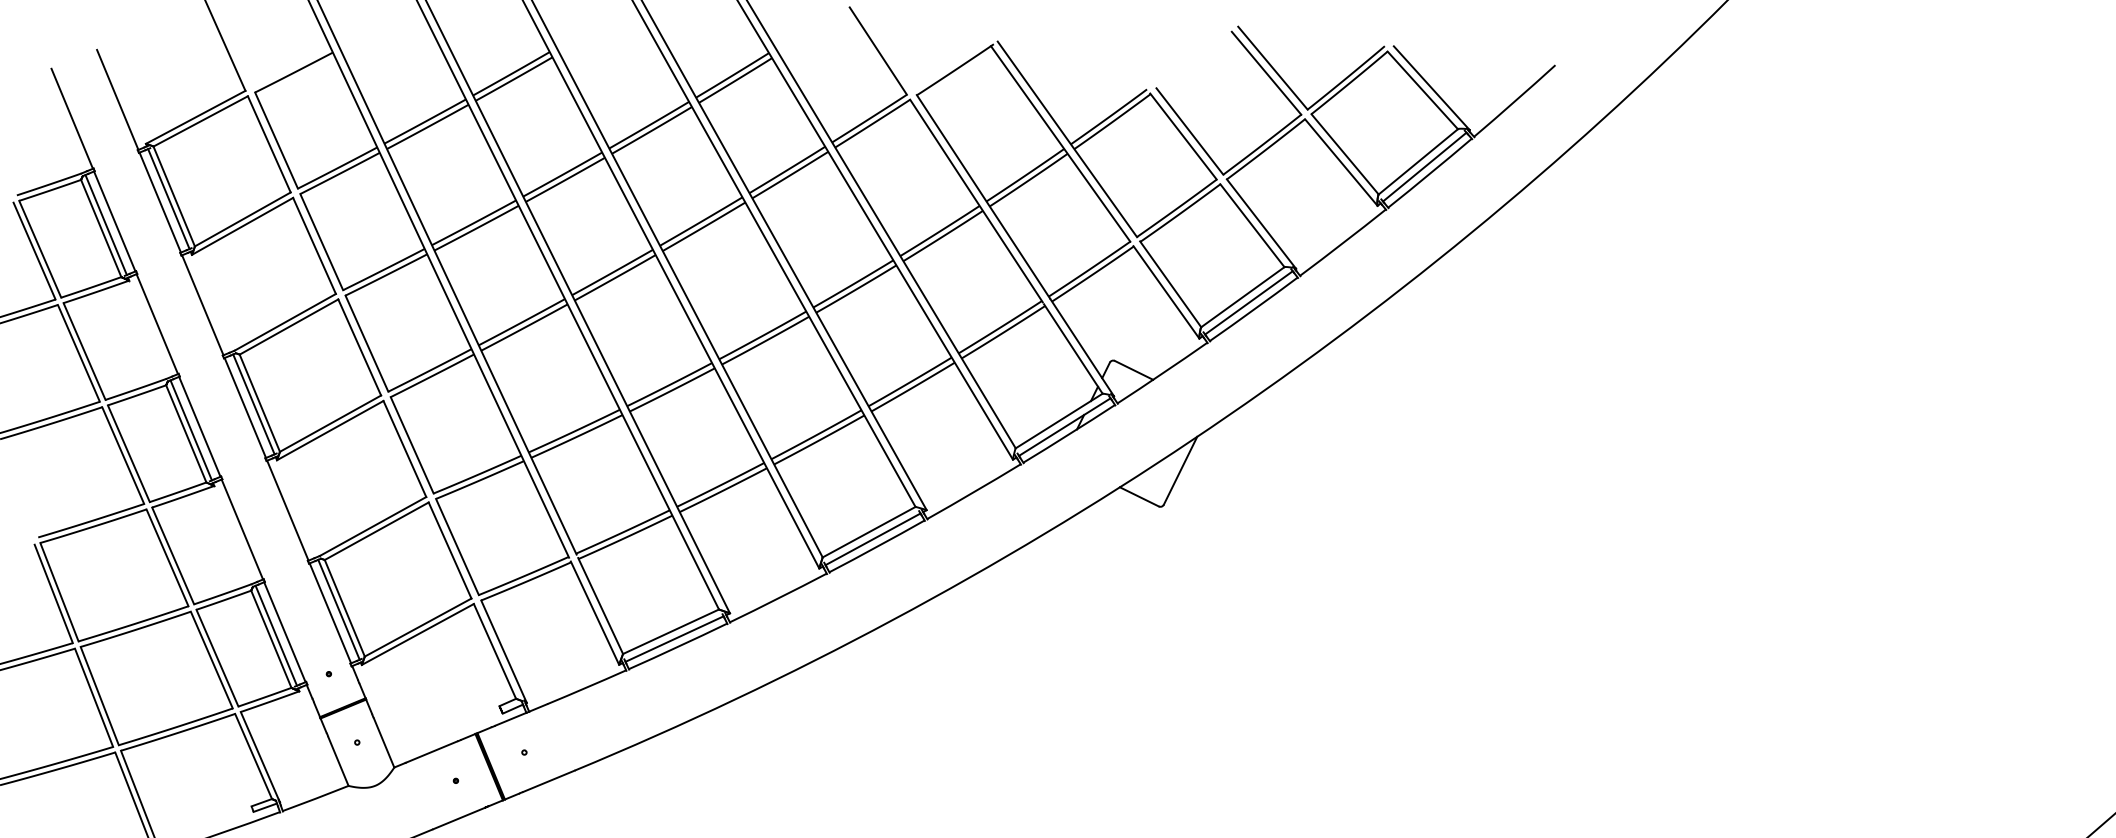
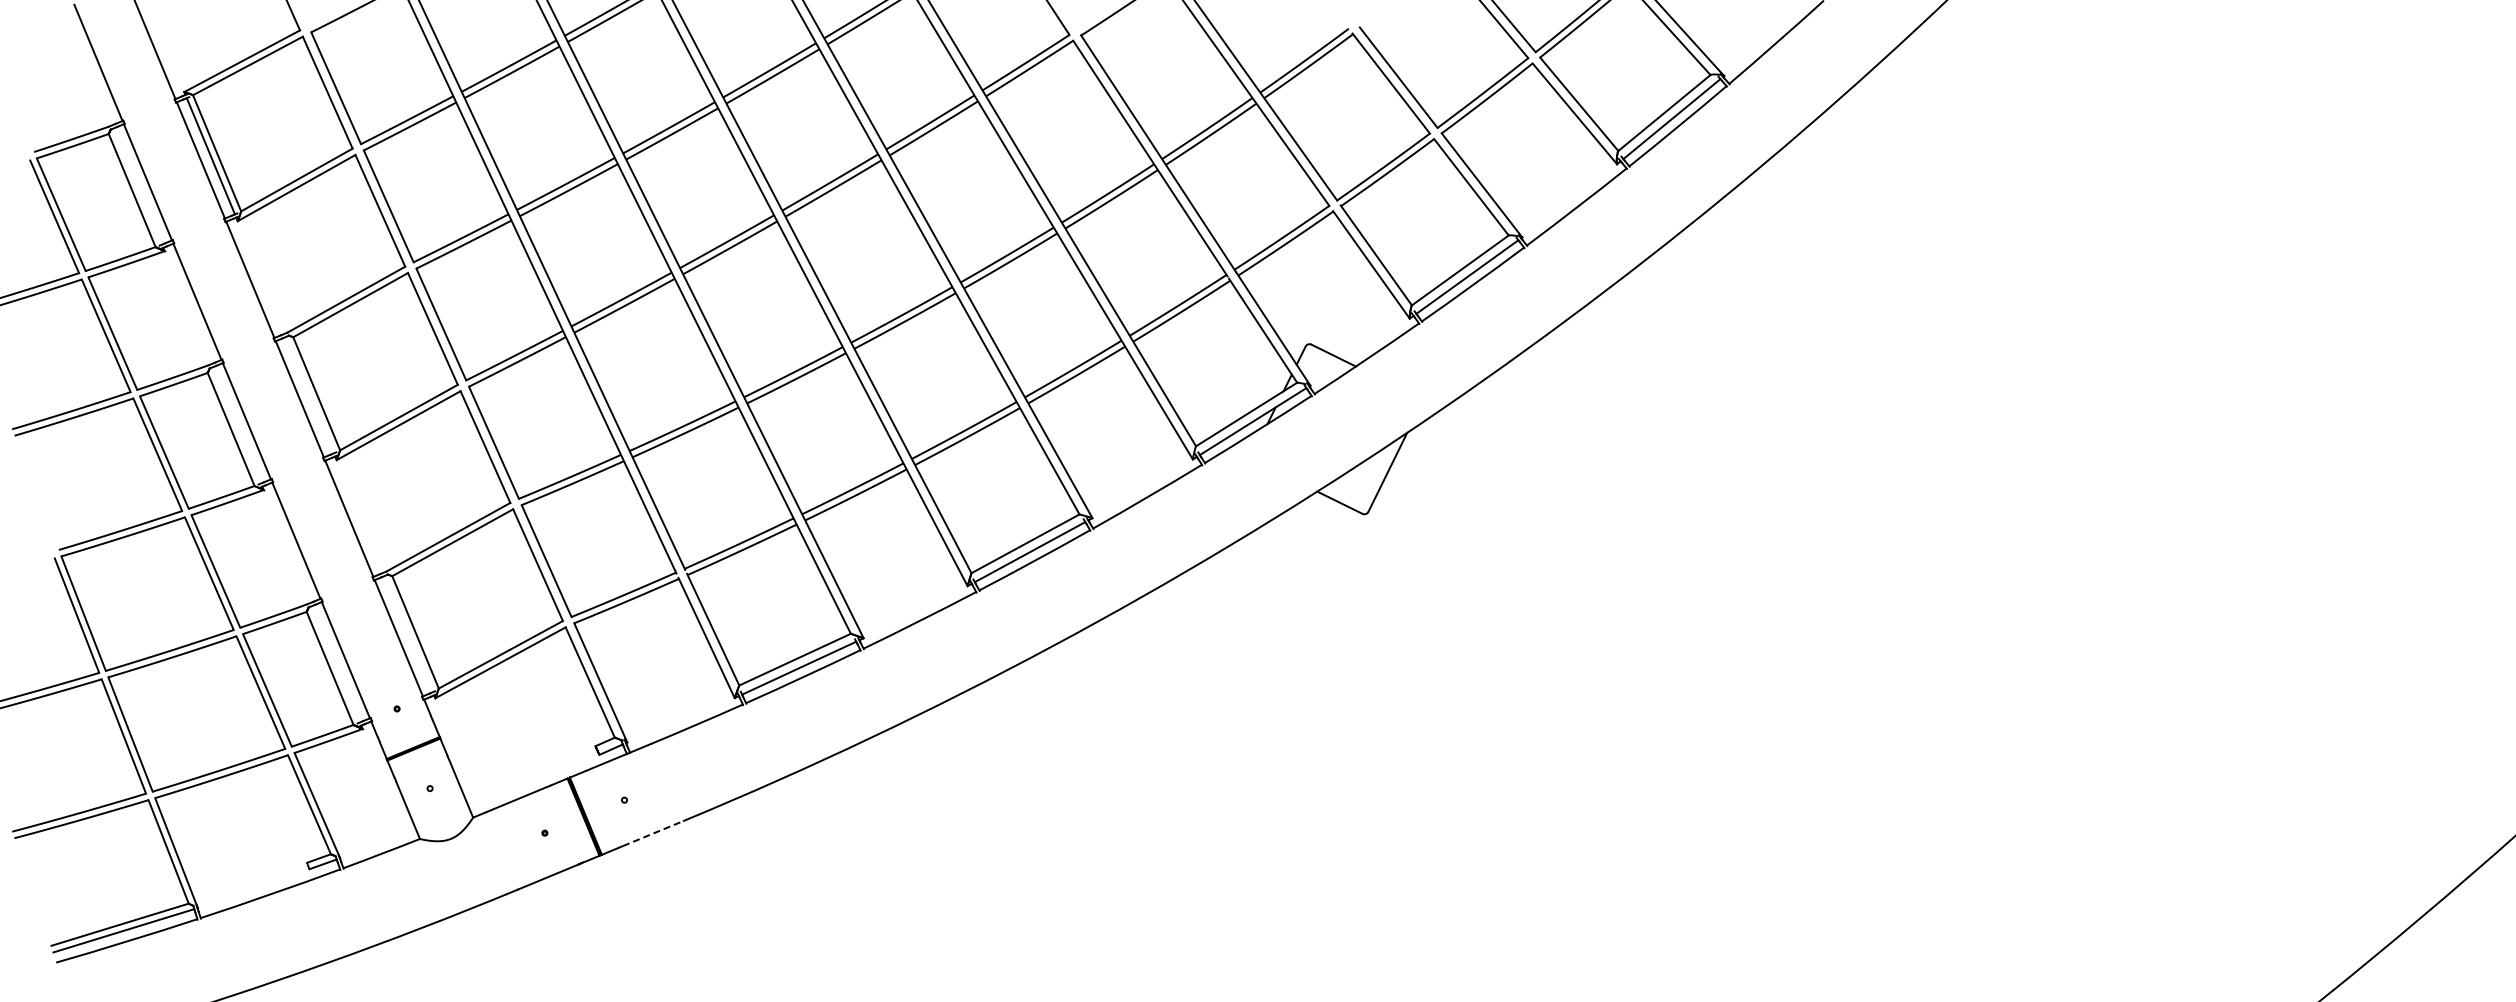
line: (105, 225) -> (137, 186), removed
line: (253, 404) -> (309, 395), removed
line: (190, 430) -> (236, 425), removed
line: (338, 610) -> (408, 634), removed
line: (275, 635) -> (335, 664), removed
line: (549, 781) -> (653, 833), solid -> dashed

